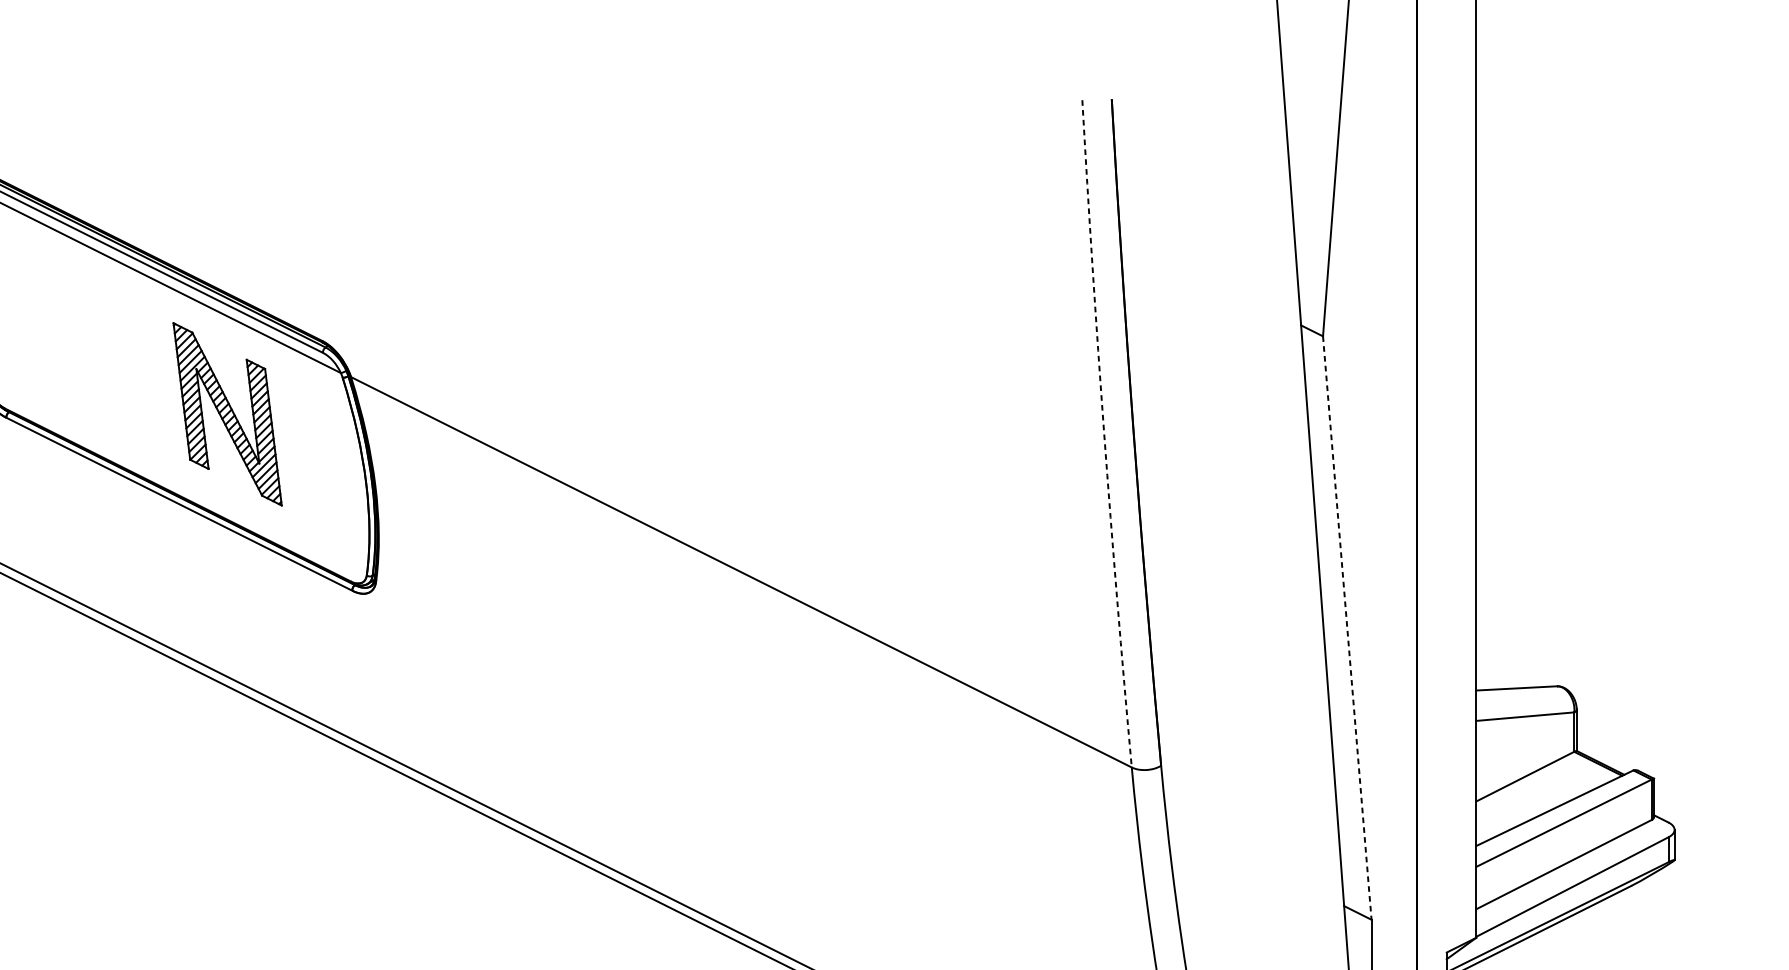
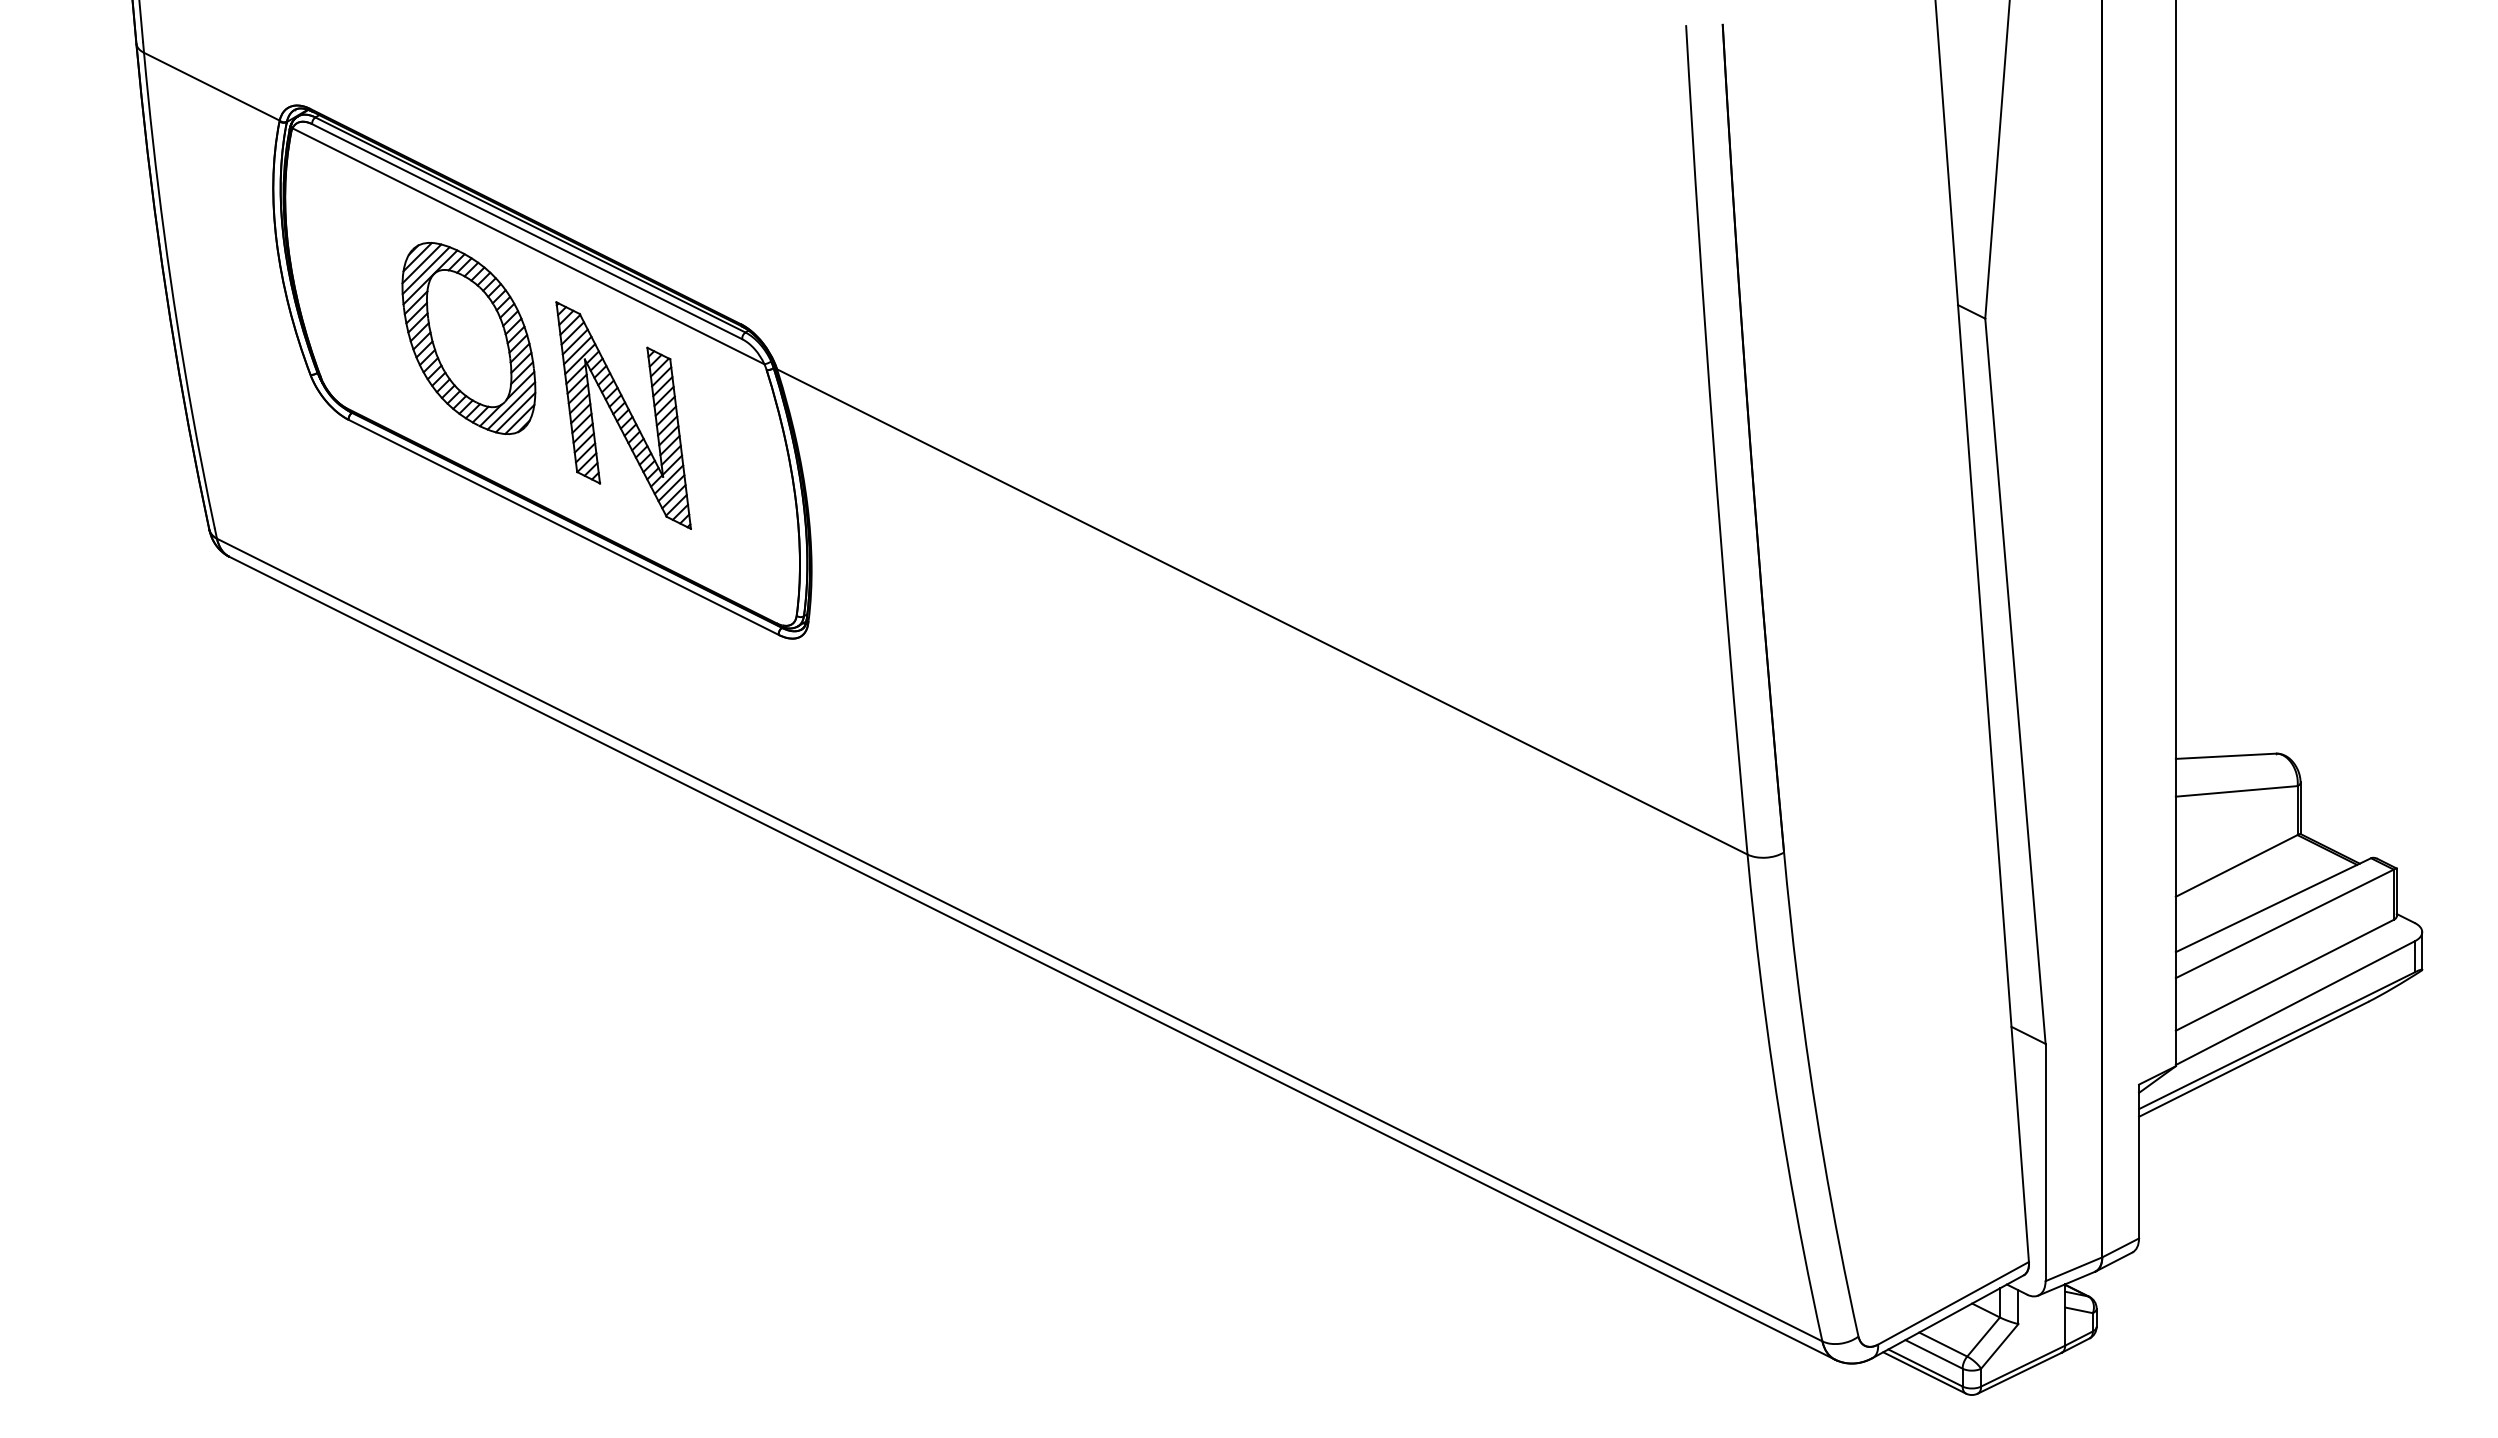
part: (102, 352) -> (468, 338), added
arc: (1104, 434) -> (1713, 440), dashed -> solid
line: (1347, 628) -> (2015, 681), dashed -> solid

